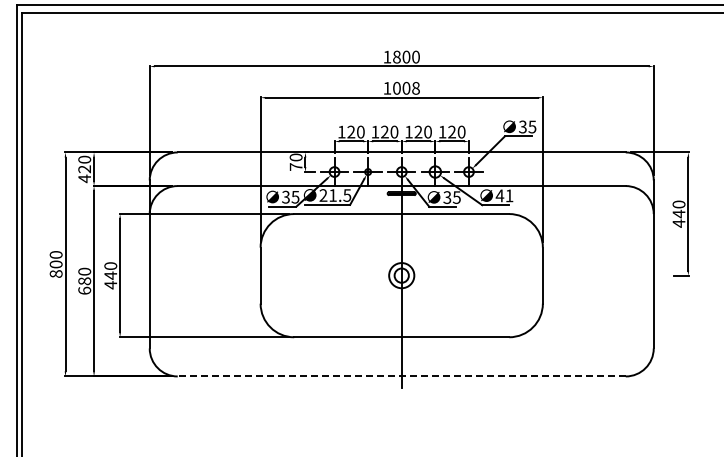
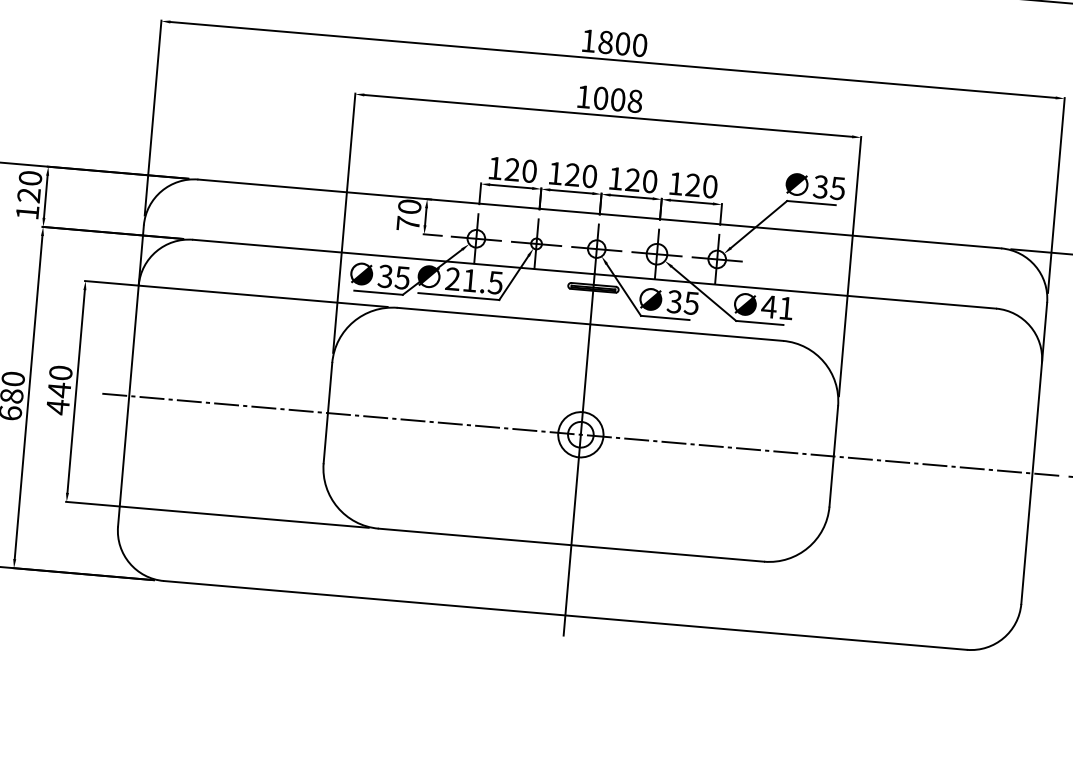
text: (84, 178) -> (27, 211), 420 -> 120
line: (401, 275) -> (580, 434), added
line: (401, 376) -> (564, 615), dashed -> solid

